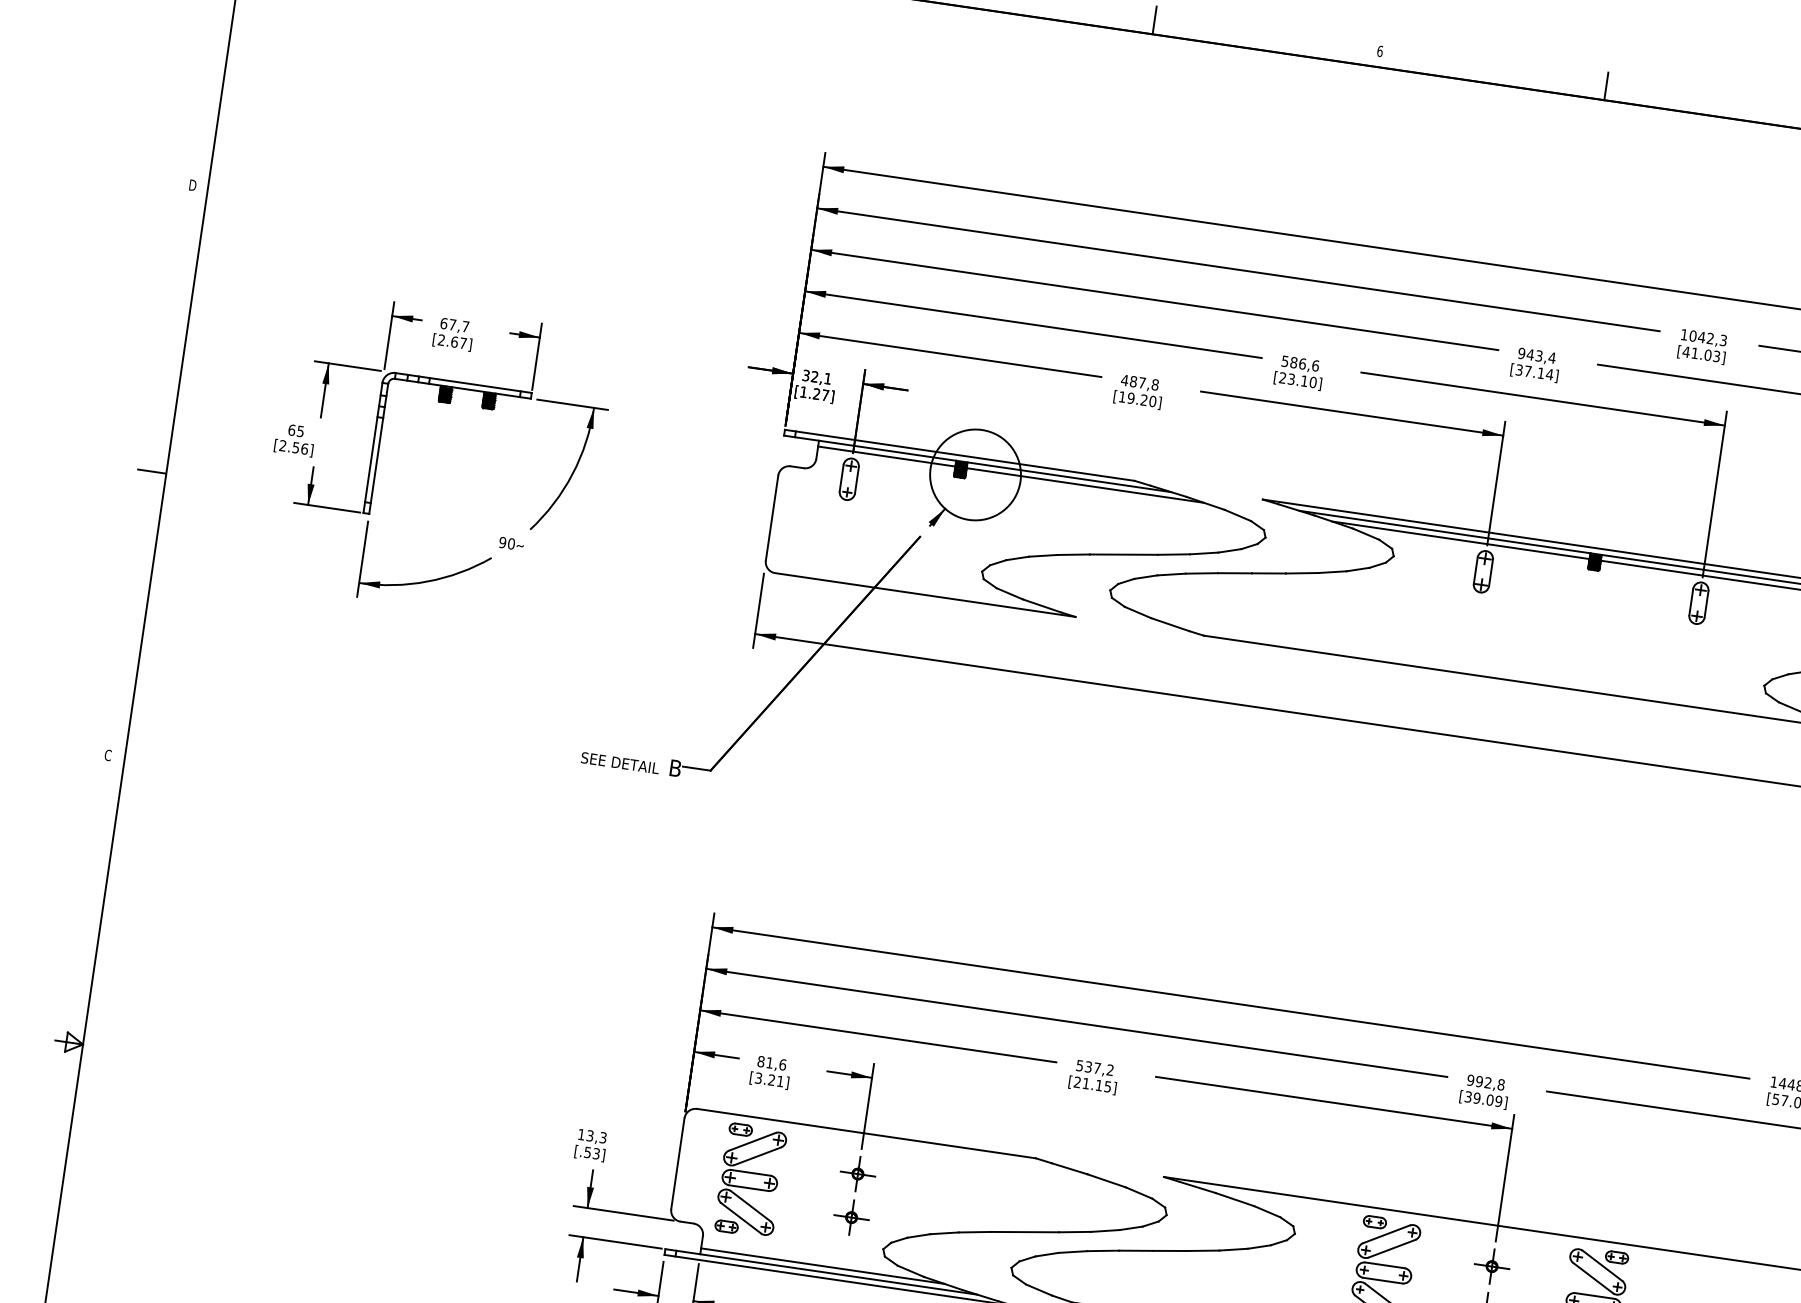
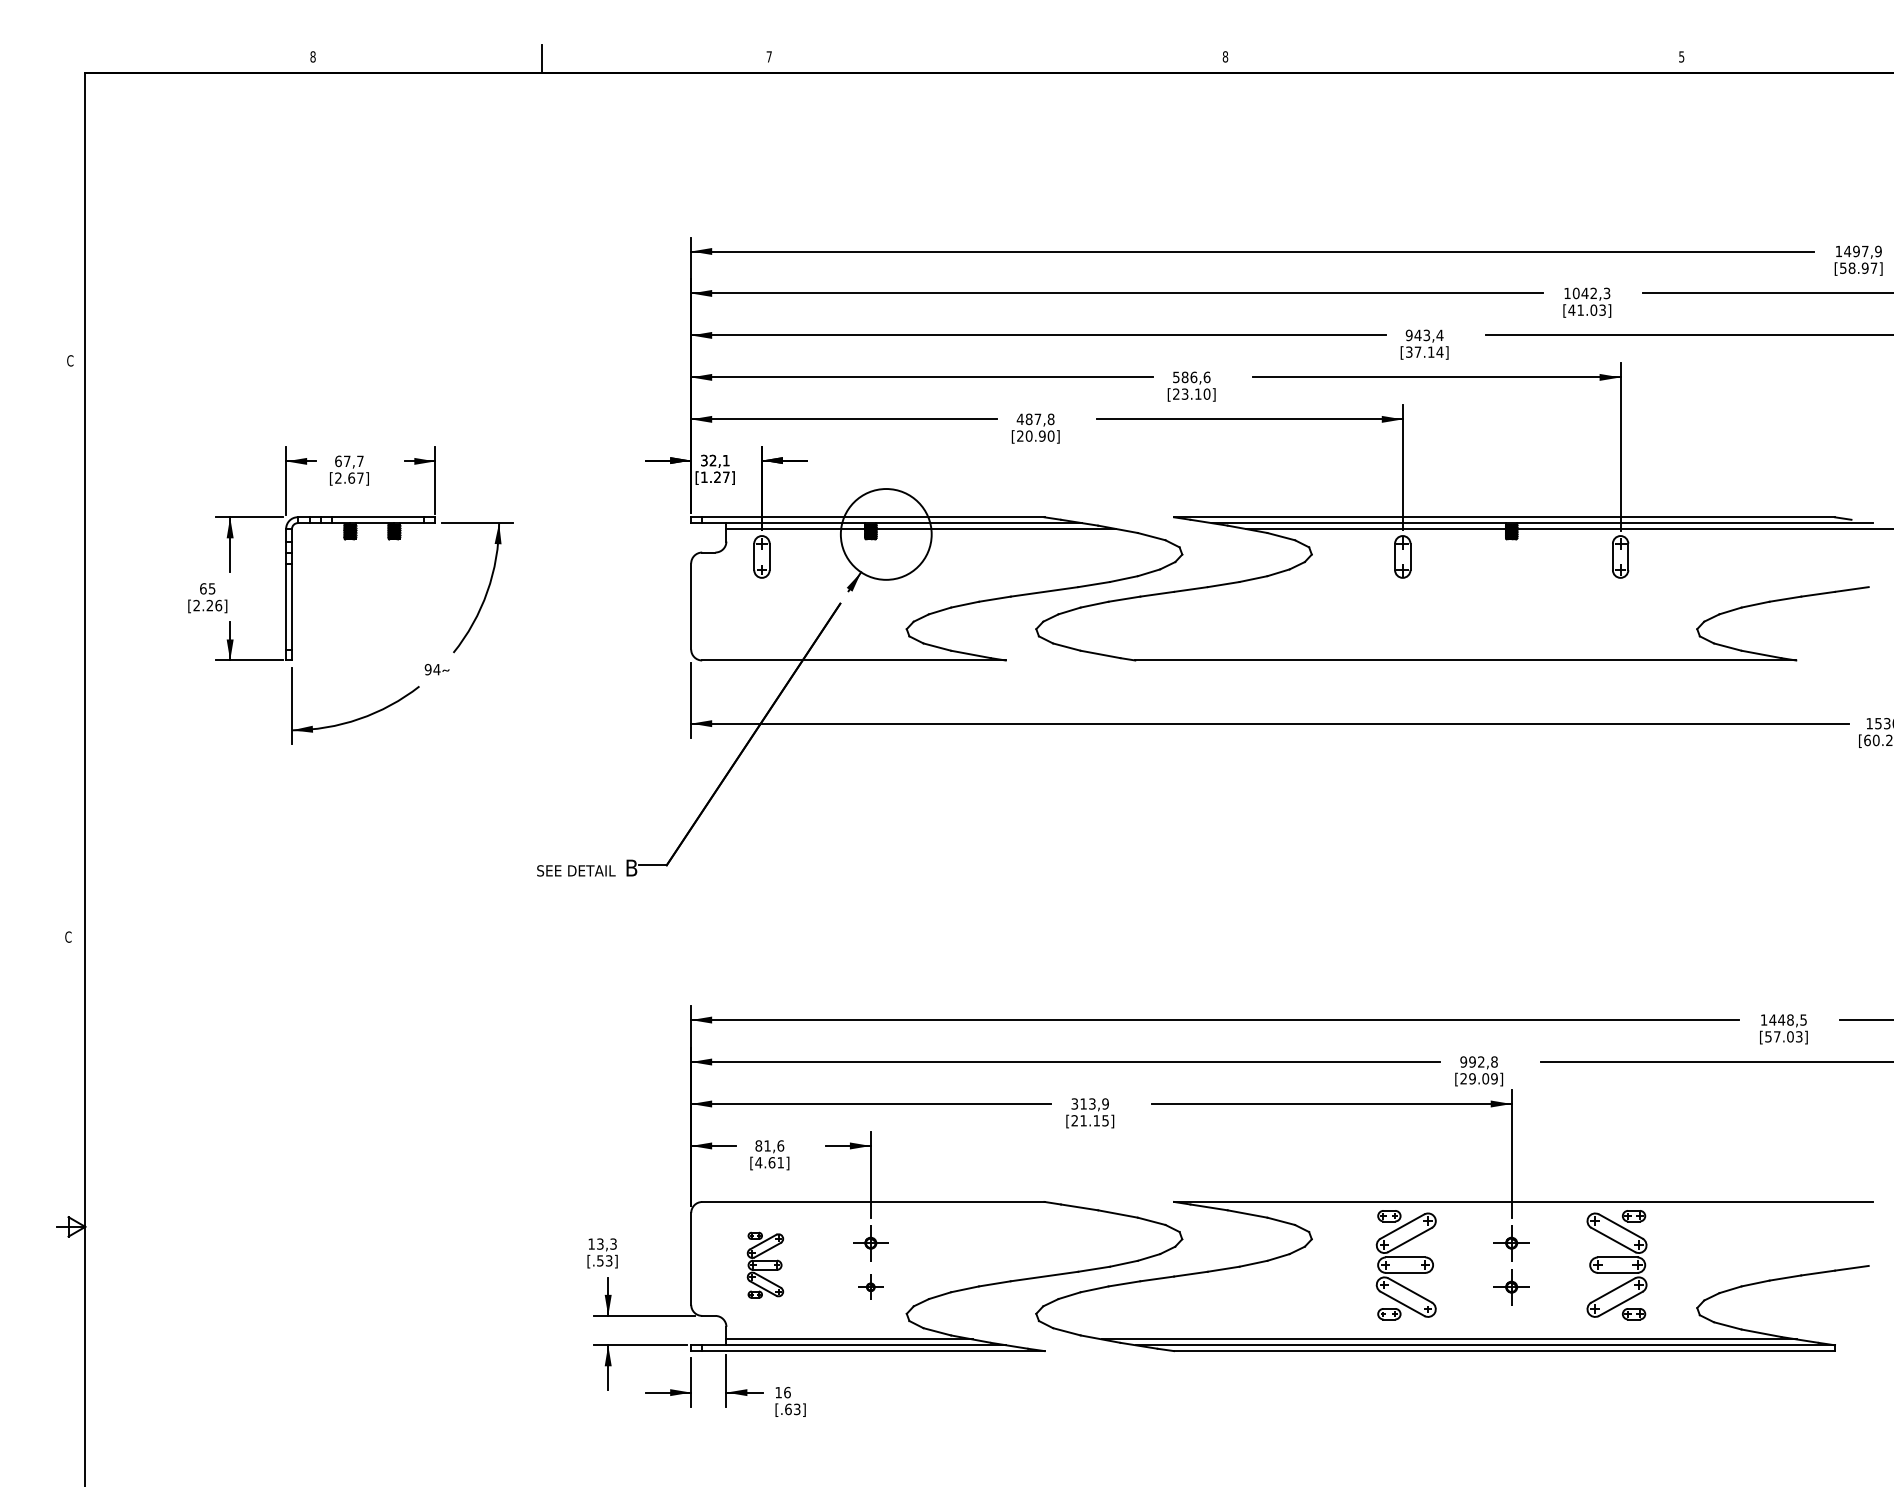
line: (1154, 20) -> (997, 58), removed
text: (1380, 50) -> (1225, 56), 6 -> 8
line: (1606, 86) -> (1454, 58), removed
text: (192, 184) -> (69, 360), D -> C
text: (1133, 398) -> (1031, 435), [19.20] -> [20.90]
text: (295, 447) -> (209, 605), [2.56] -> [2.26]
line: (151, 471) -> (70, 649), removed
text: (510, 543) -> (436, 669), 90 -> 94
text: (1094, 1067) -> (1089, 1103), 537,2 -> 313,9
text: (765, 1079) -> (765, 1162), [3.21] -> [4.61]
text: (1468, 1096) -> (1463, 1078), [39.09] -> [29.09]
part: (750, 1180) -> (765, 1265), size x0.6
part: (851, 1217) -> (870, 1287), size x0.7

